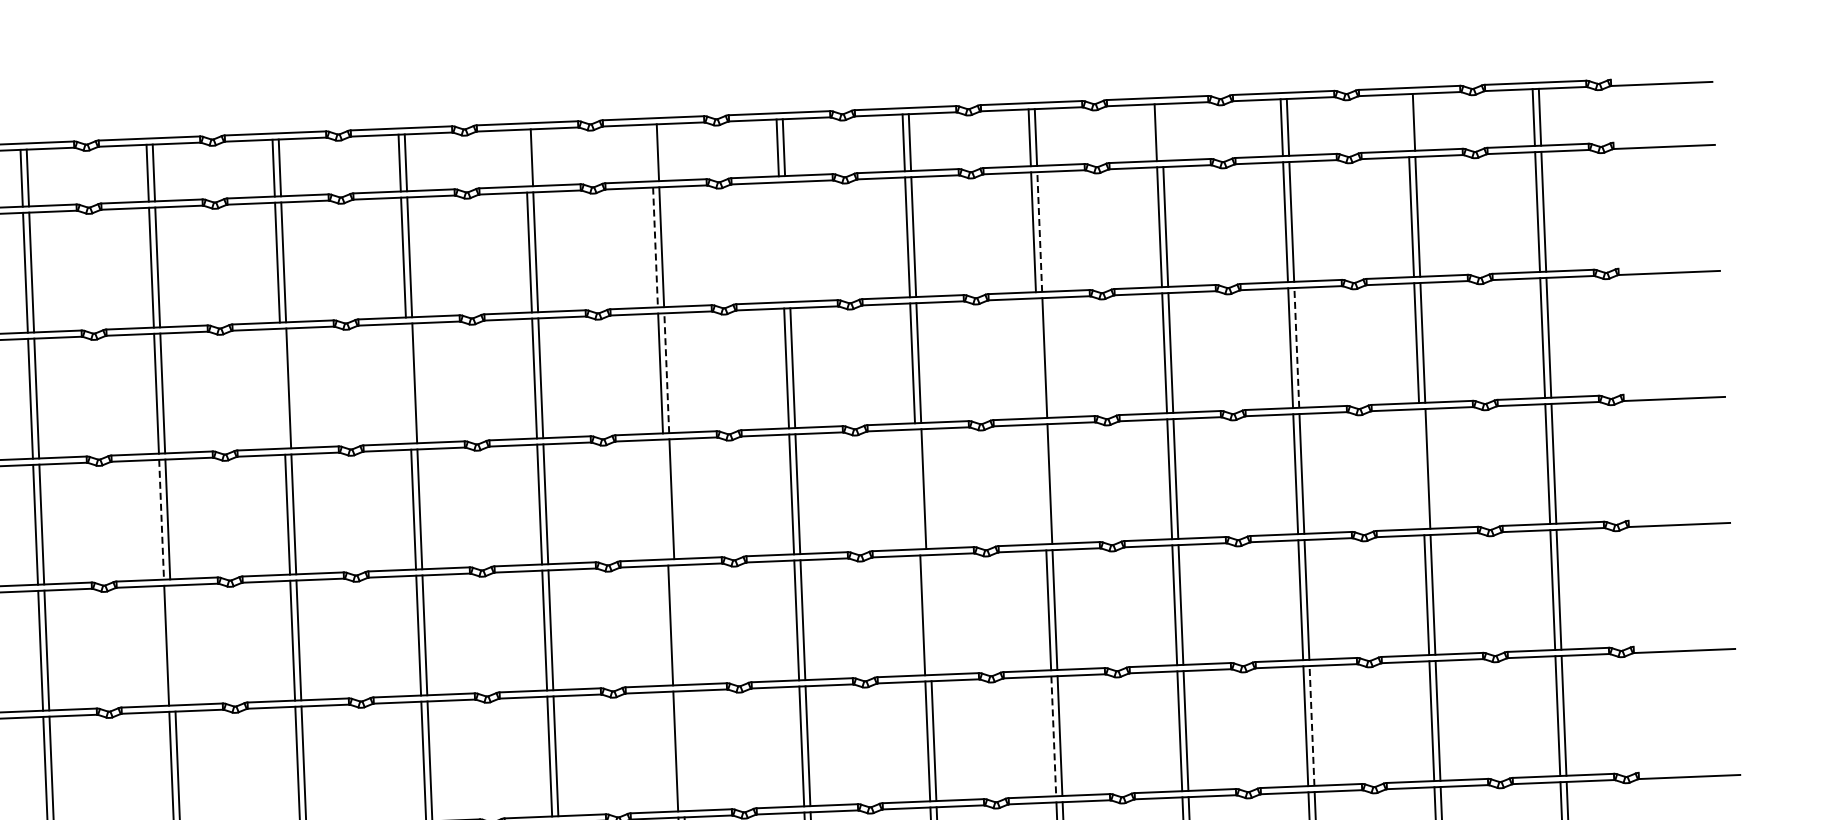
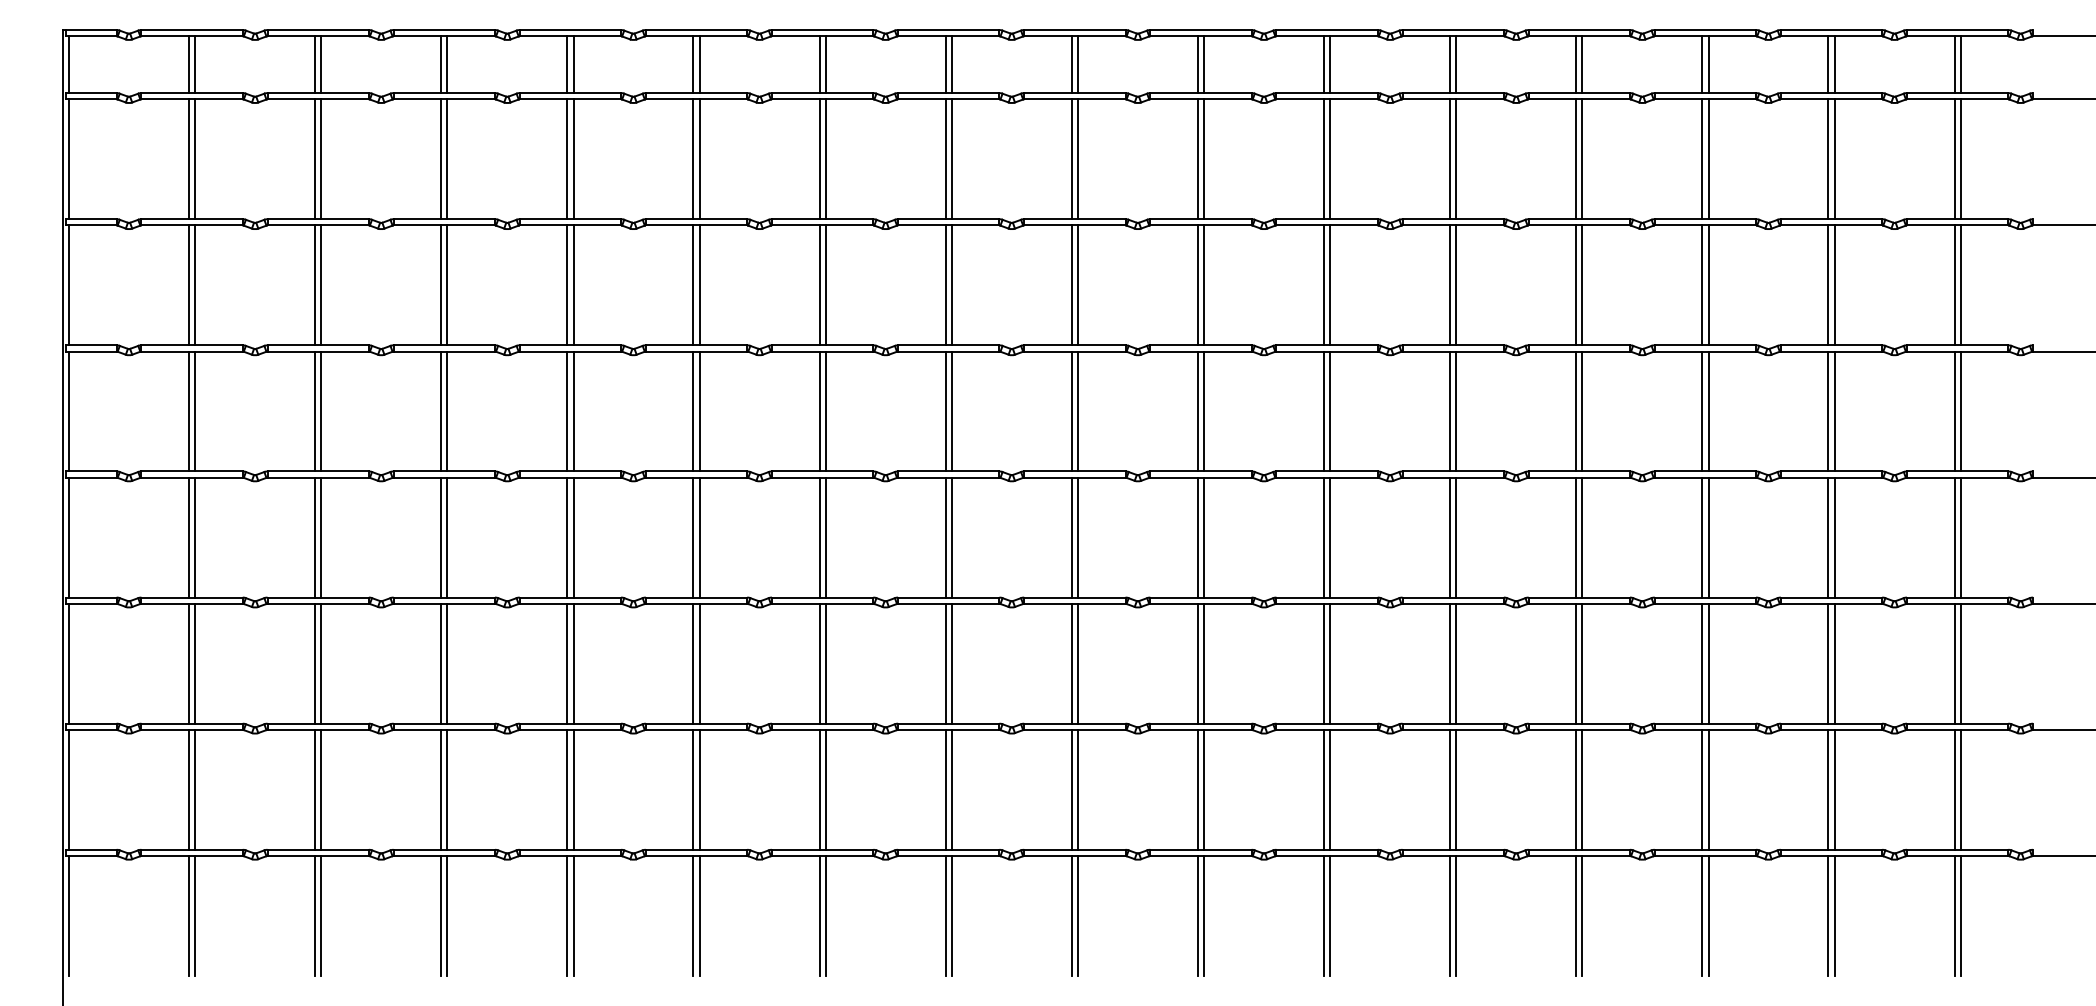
line: (1407, 122) -> (1828, 64), added
line: (1162, 132) -> (1582, 64), added
line: (651, 152) -> (1071, 64), added
line: (525, 157) -> (945, 64), added
line: (1039, 232) -> (1456, 159), dashed -> solid
line: (781, 242) -> (1197, 159), added
line: (788, 242) -> (1204, 159), added
line: (655, 247) -> (1071, 159), dashed -> solid
line: (1296, 348) -> (1708, 285), dashed -> solid
line: (1039, 358) -> (1450, 285), added
line: (666, 373) -> (1077, 285), dashed -> solid
line: (408, 383) -> (819, 285), added
line: (282, 388) -> (693, 285), added
line: (1421, 469) -> (1828, 411), added
line: (1044, 484) -> (1450, 411), added
line: (917, 489) -> (1323, 411), added
line: (665, 499) -> (1071, 411), added
line: (161, 519) -> (567, 411), dashed -> solid
line: (929, 615) -> (1330, 537), added
line: (676, 625) -> (1077, 537), added
line: (172, 645) -> (573, 537), added
line: (1311, 725) -> (1708, 663), dashed -> solid
line: (1054, 736) -> (1450, 663), dashed -> solid
line: (681, 751) -> (1077, 663), added

